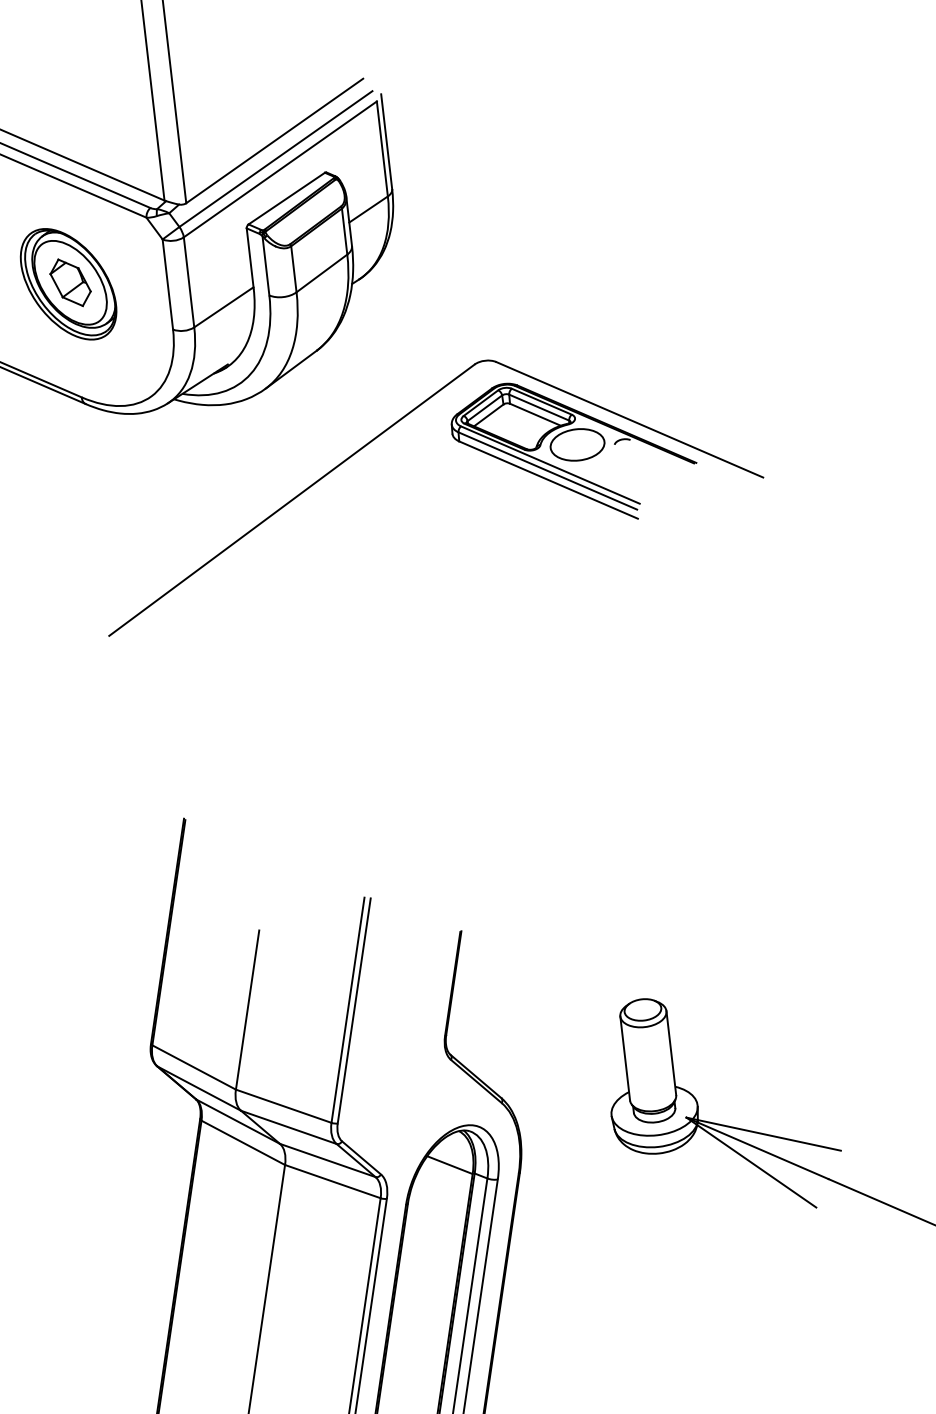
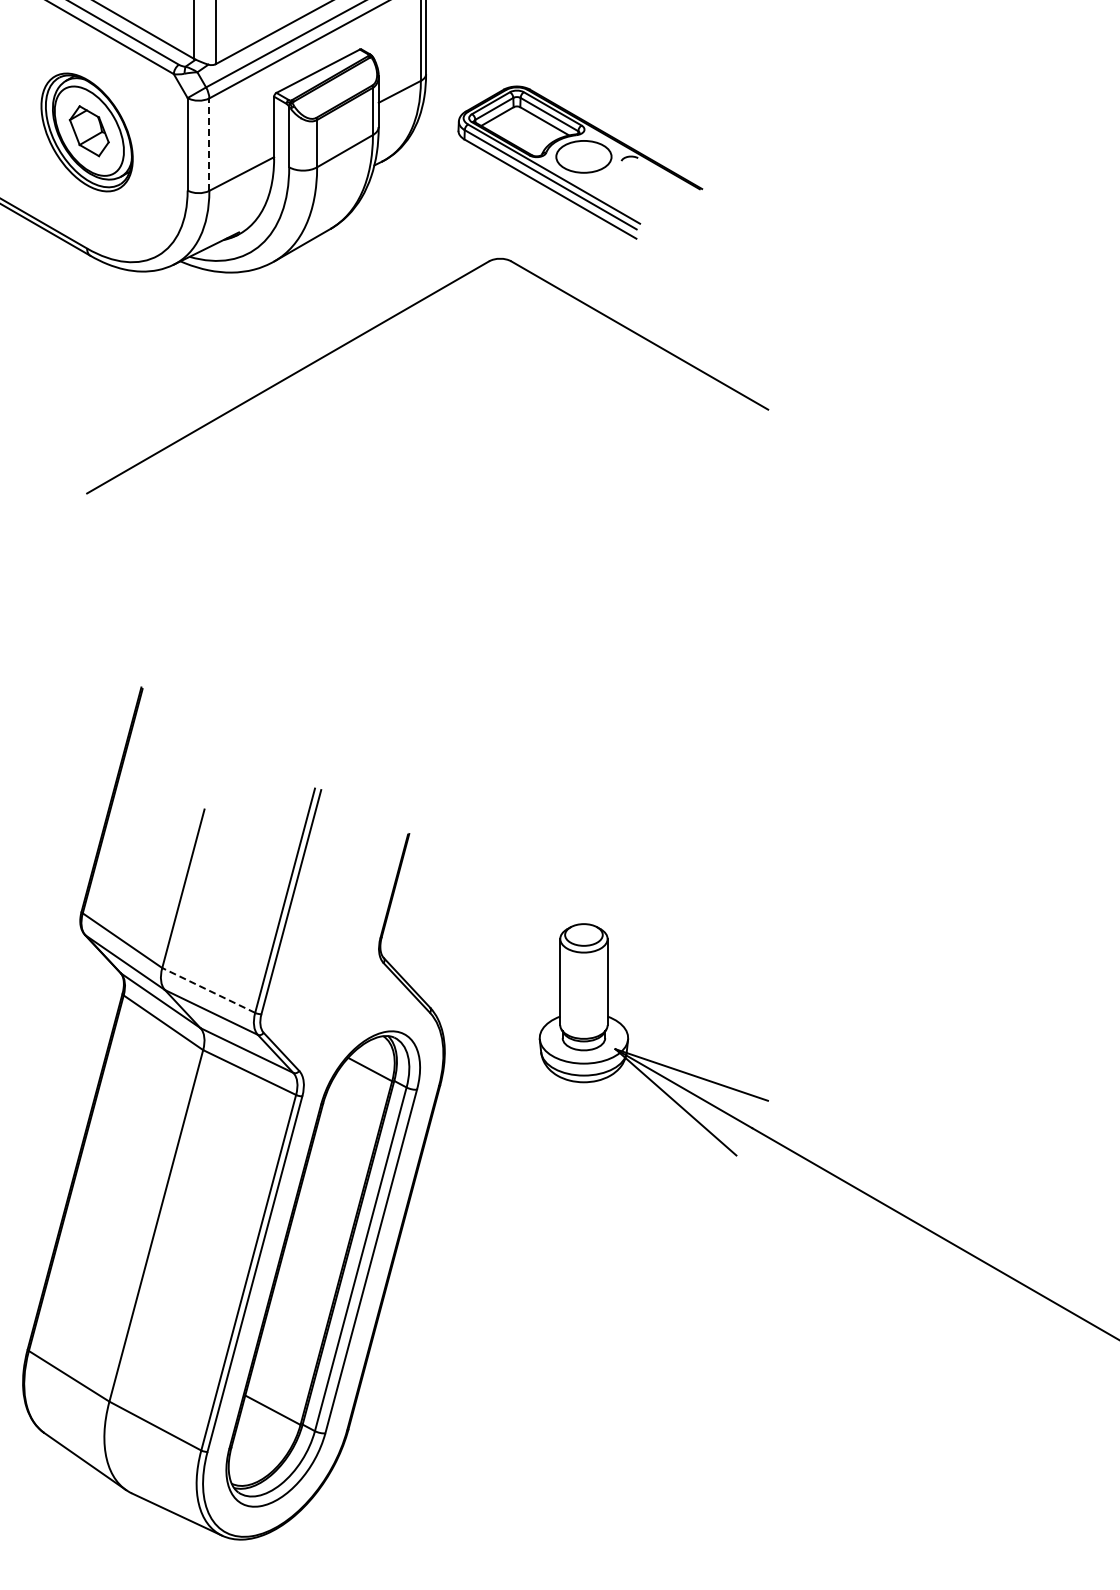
line: (189, 282) -> (209, 144), solid -> dashed
part: (574, 450) -> (580, 162), moved
line: (283, 1106) -> (208, 990), solid -> dashed

